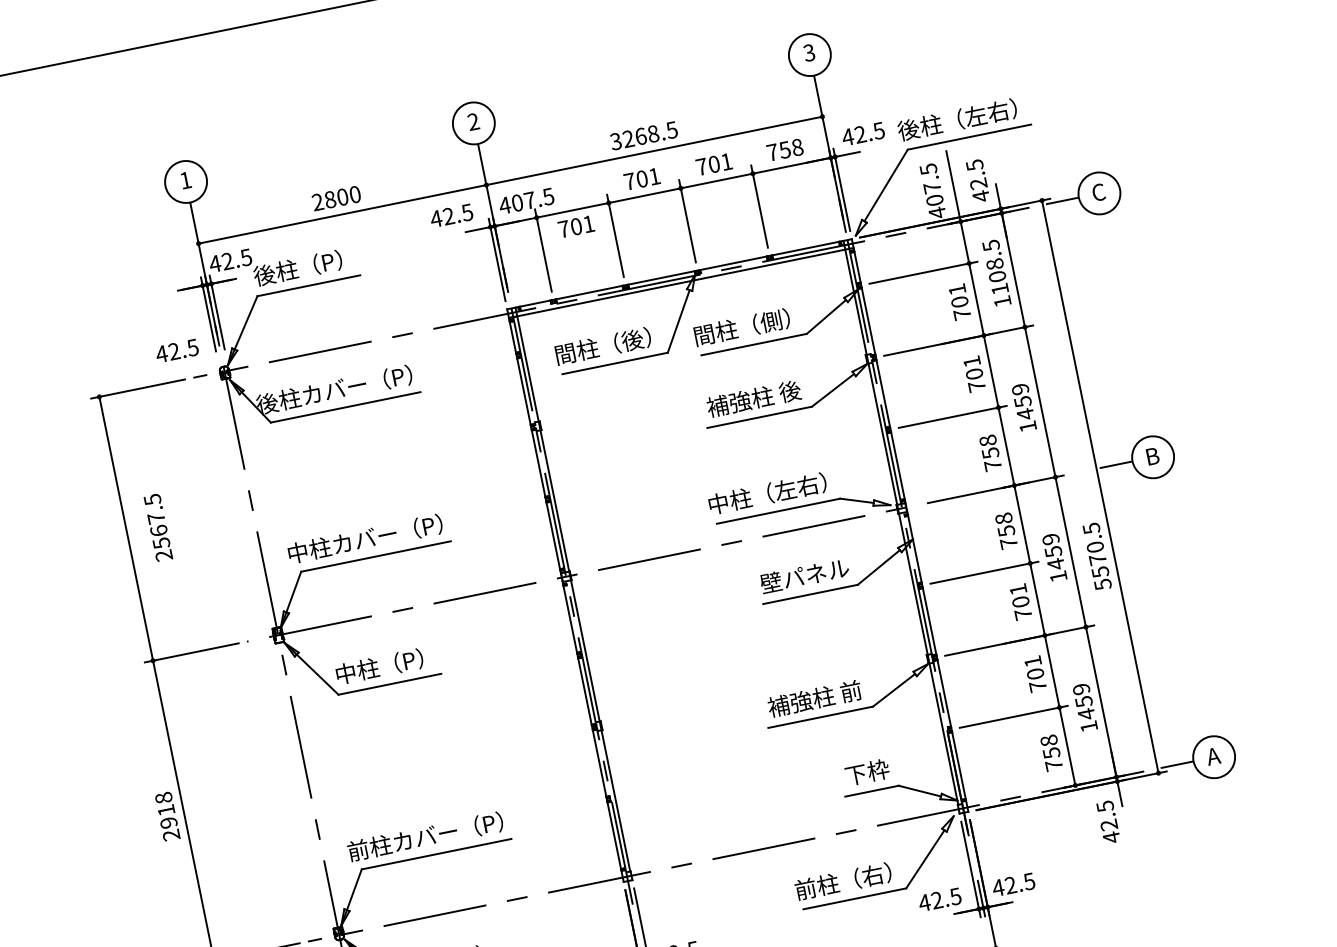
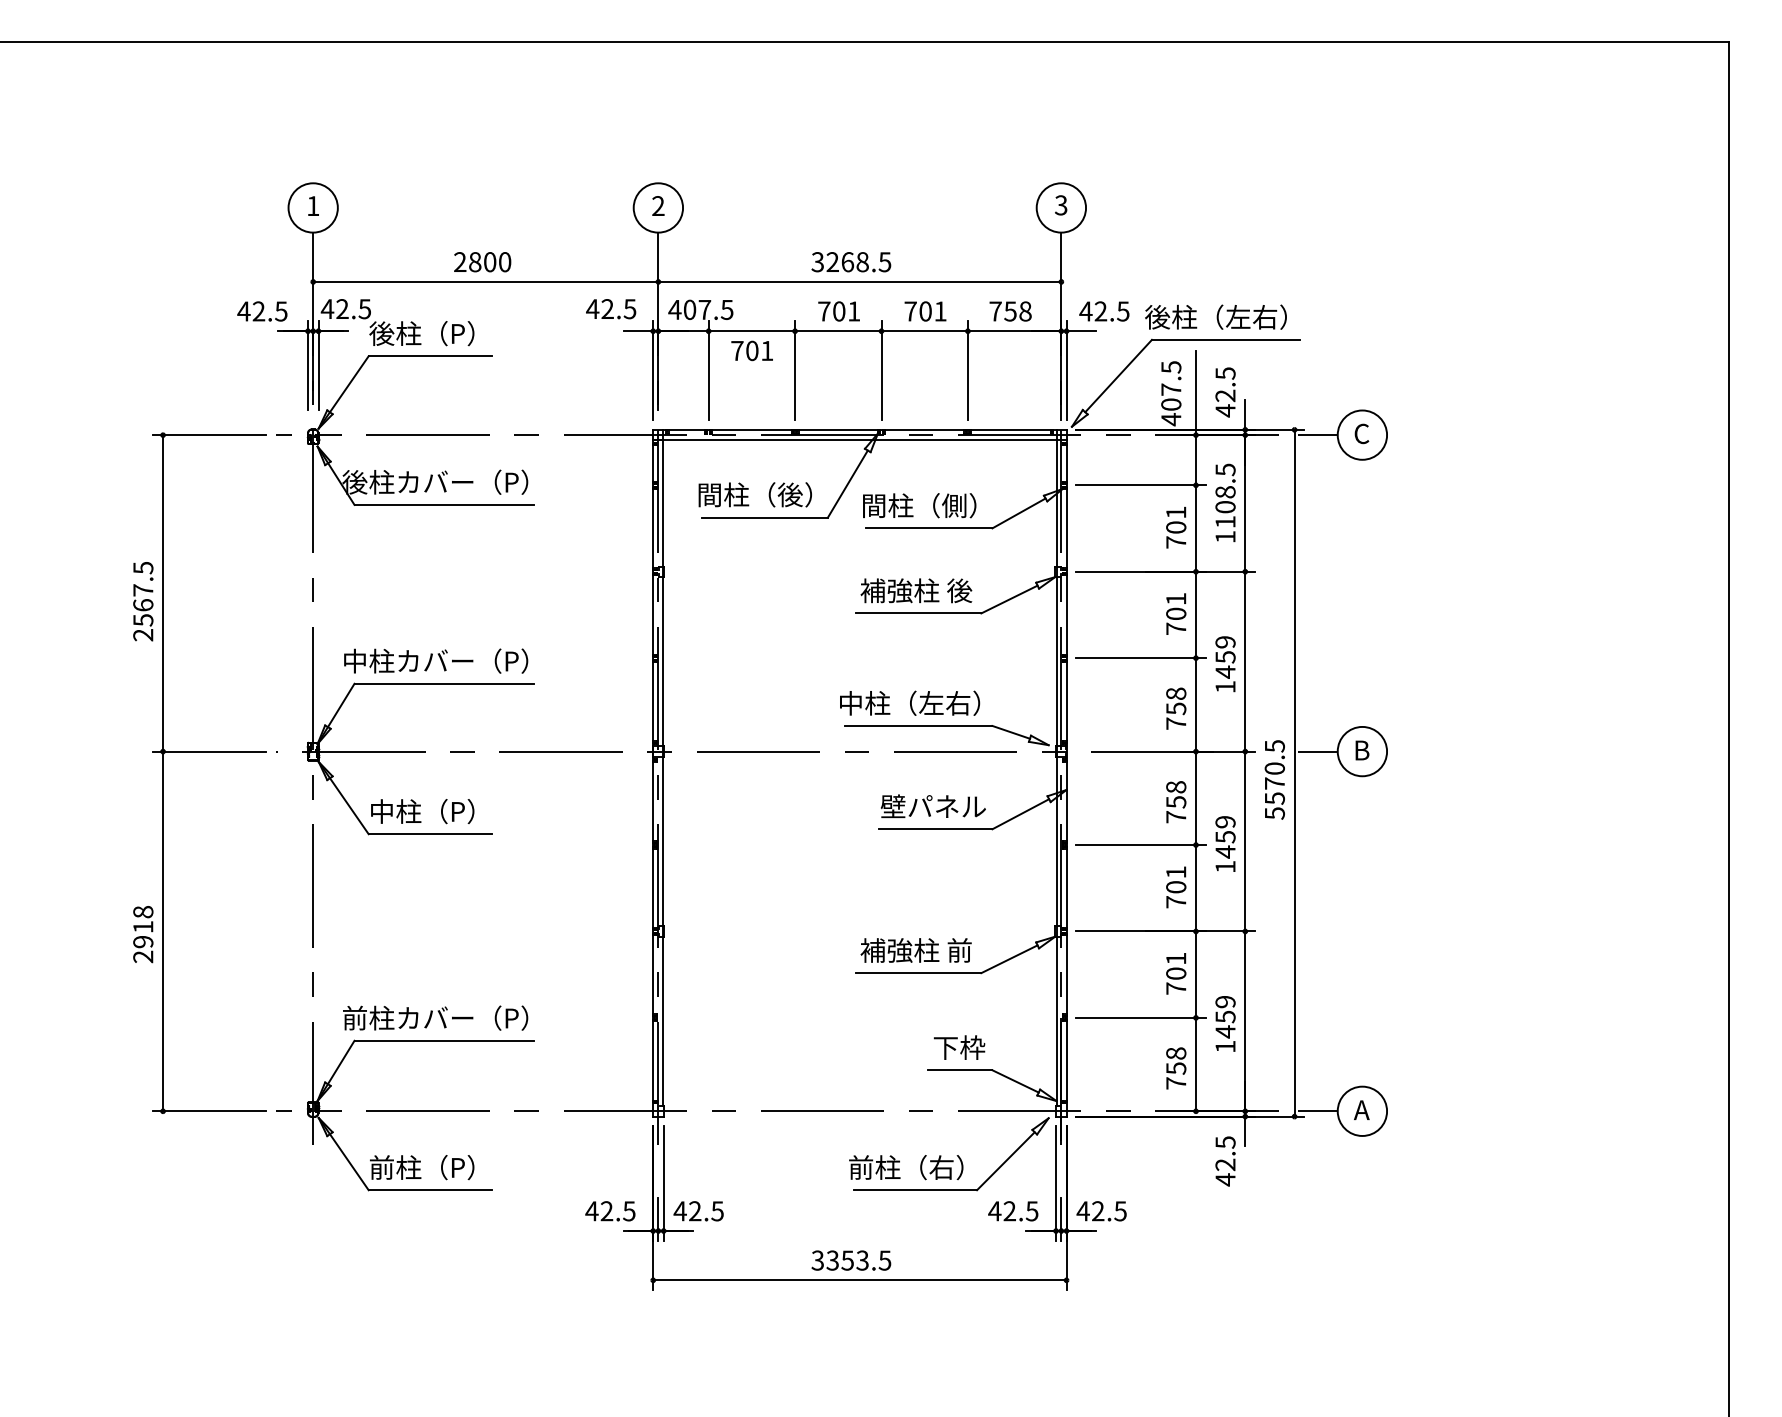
text: (177, 350) -> (262, 311), moved
text: (158, 527) -> (143, 601), moved
text: (1096, 556) -> (1274, 779), moved

